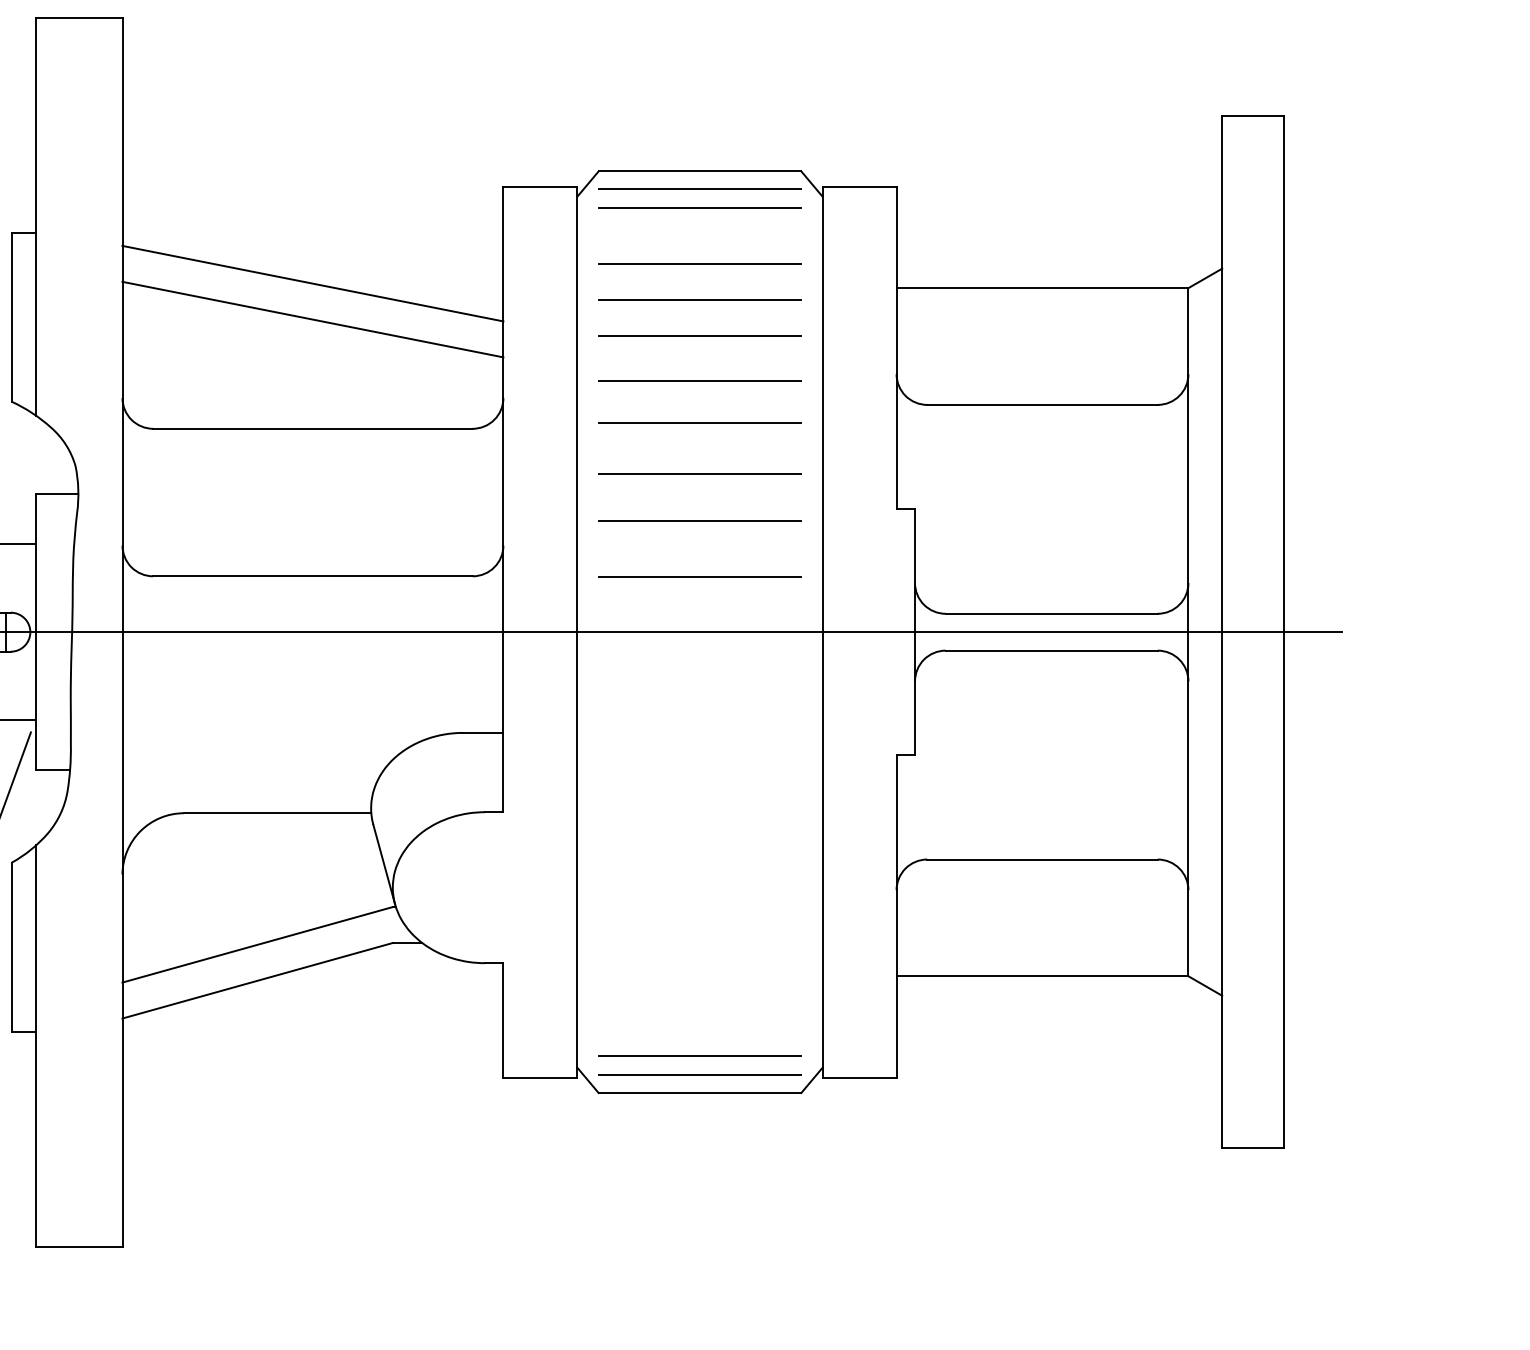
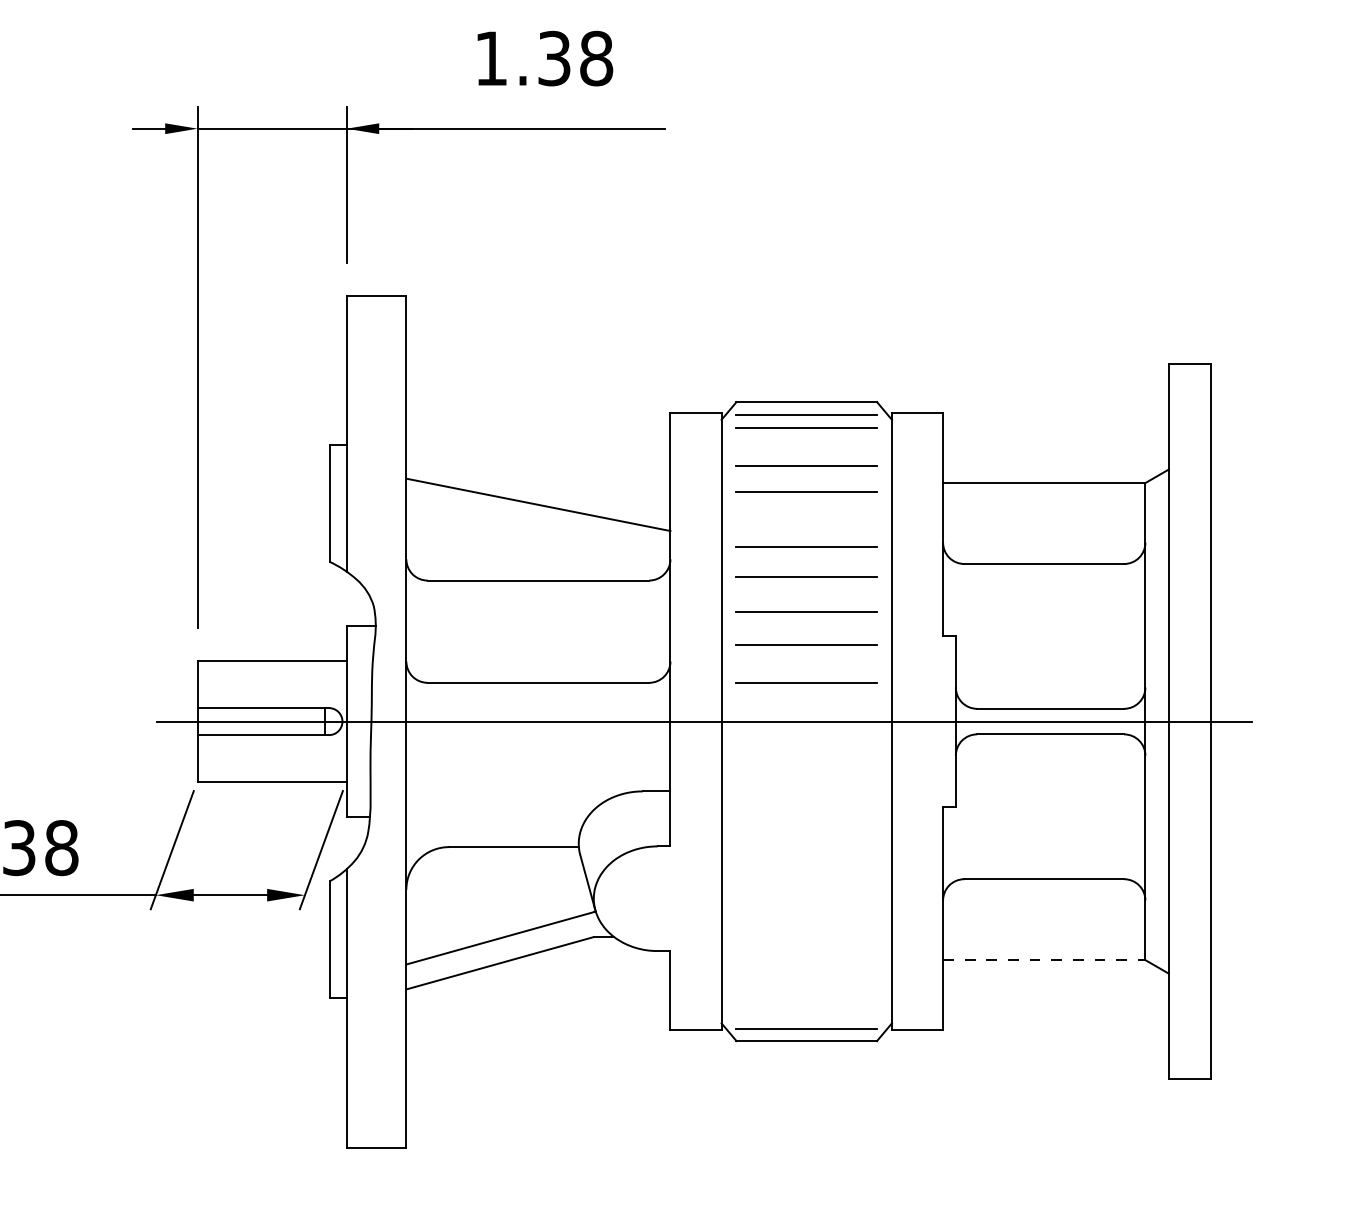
line: (313, 283) -> (538, 479), removed
line: (699, 334) -> (806, 515), removed
line: (1042, 976) -> (1044, 960), solid -> dashed
line: (699, 1056) -> (806, 1015), removed

